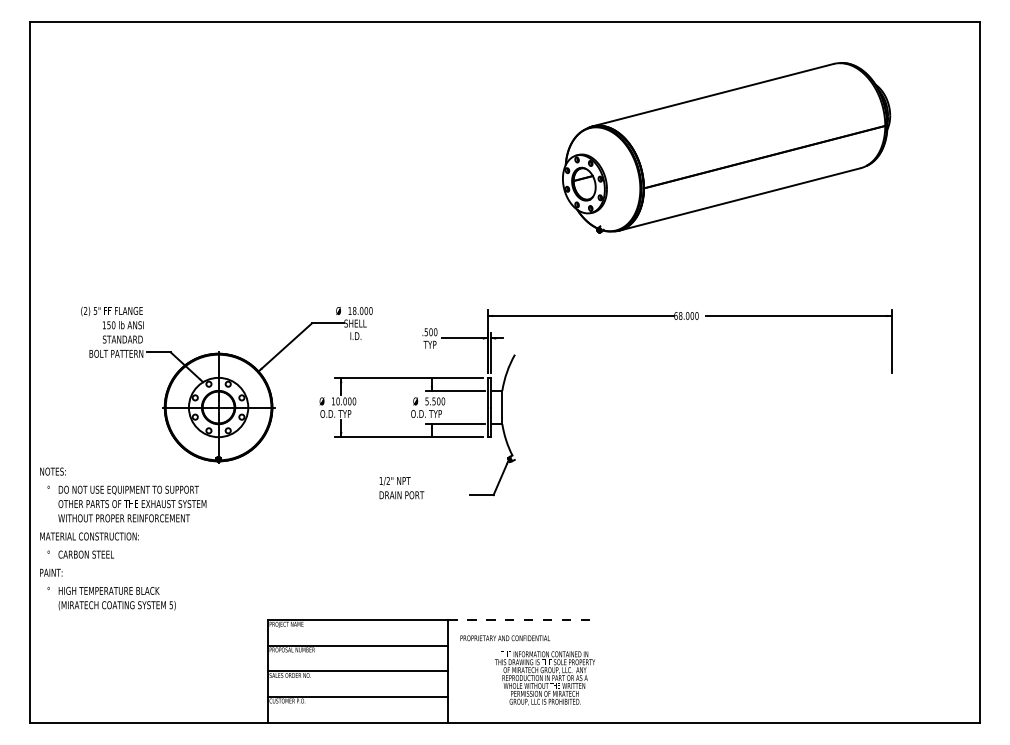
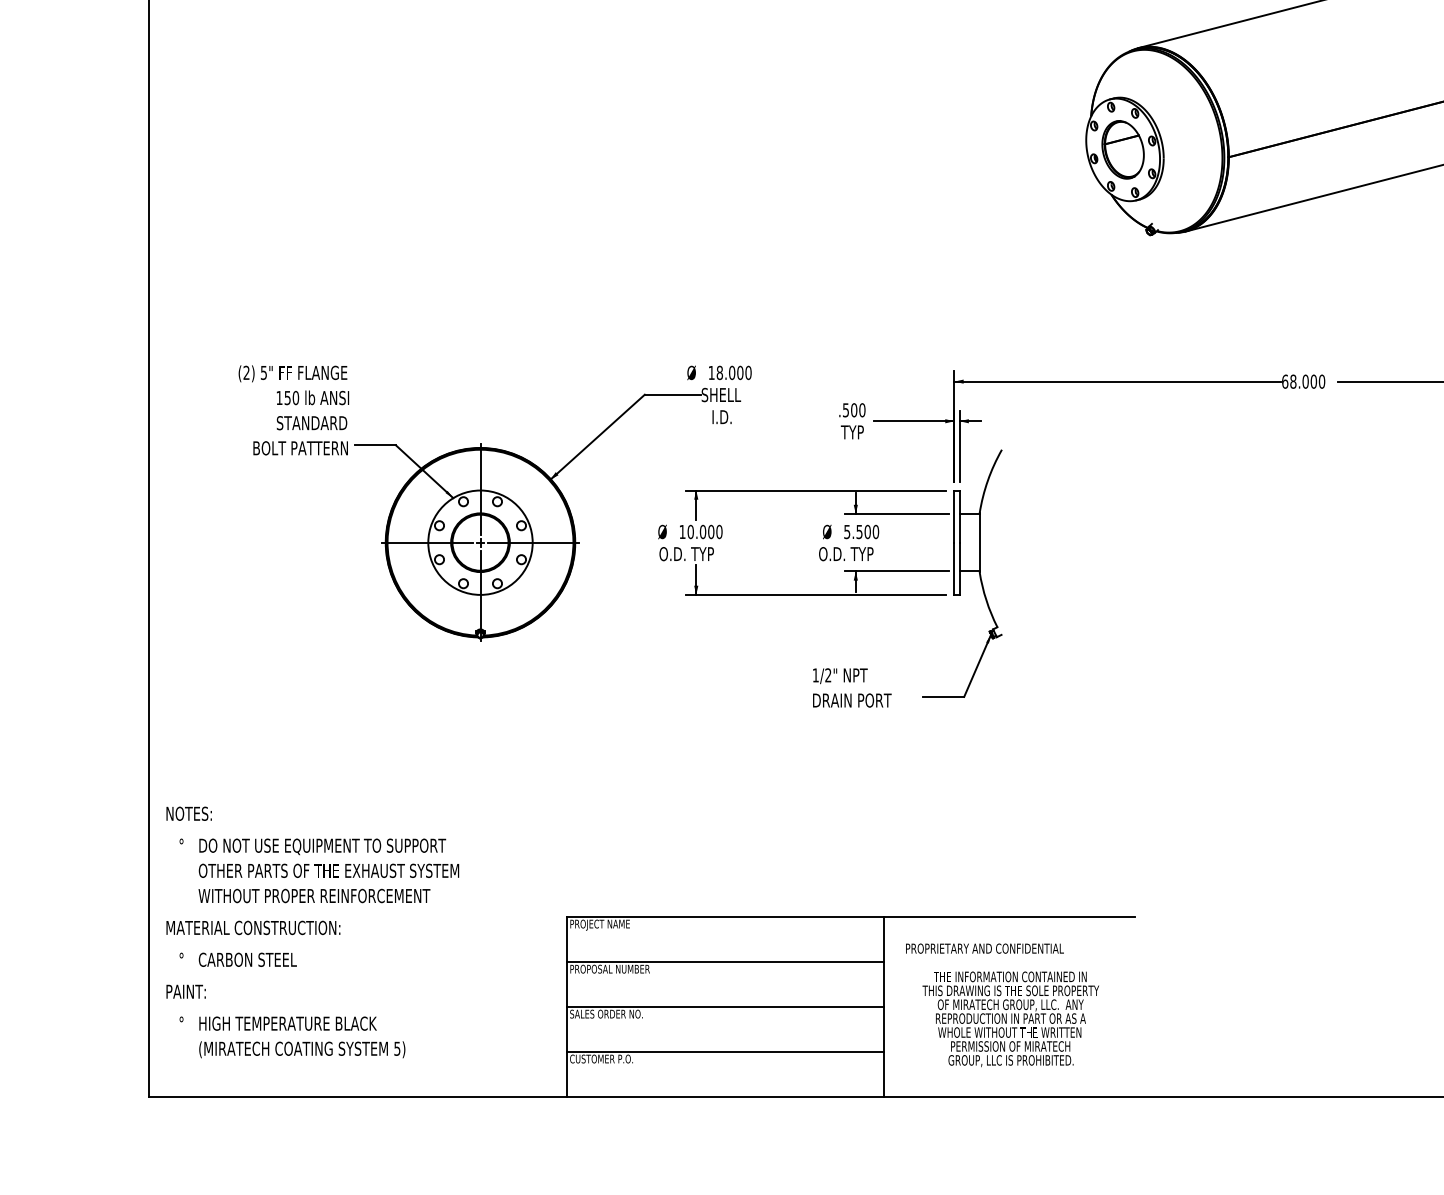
text: (401, 488) -> (851, 688), moved
text: (123, 538) -> (313, 931), moved
line: (518, 620) -> (1008, 917), dashed -> solid
text: (545, 678) -> (1011, 1019), moved

